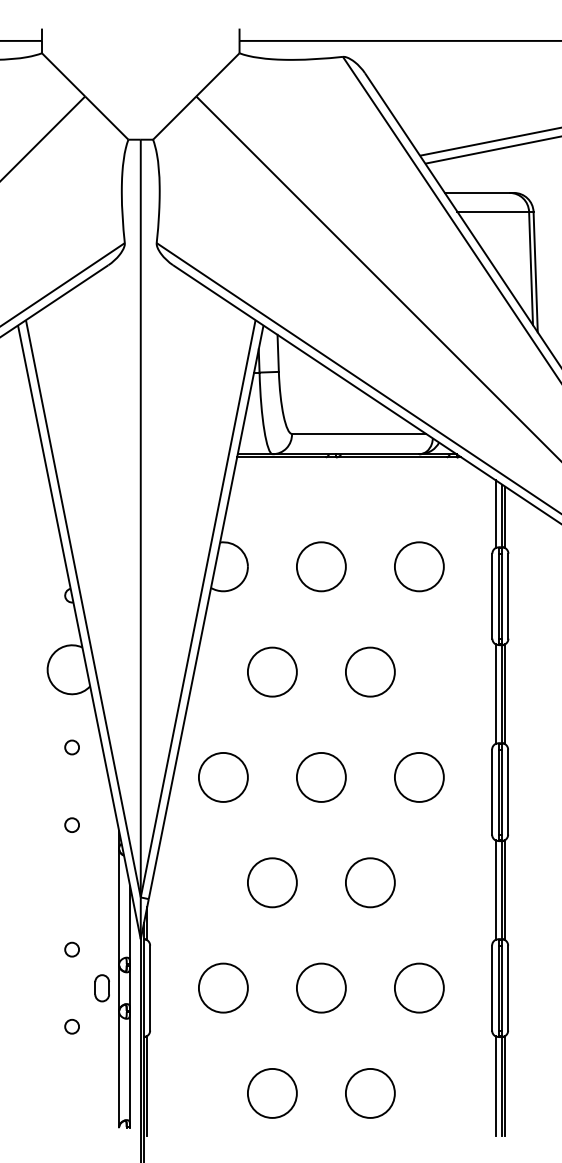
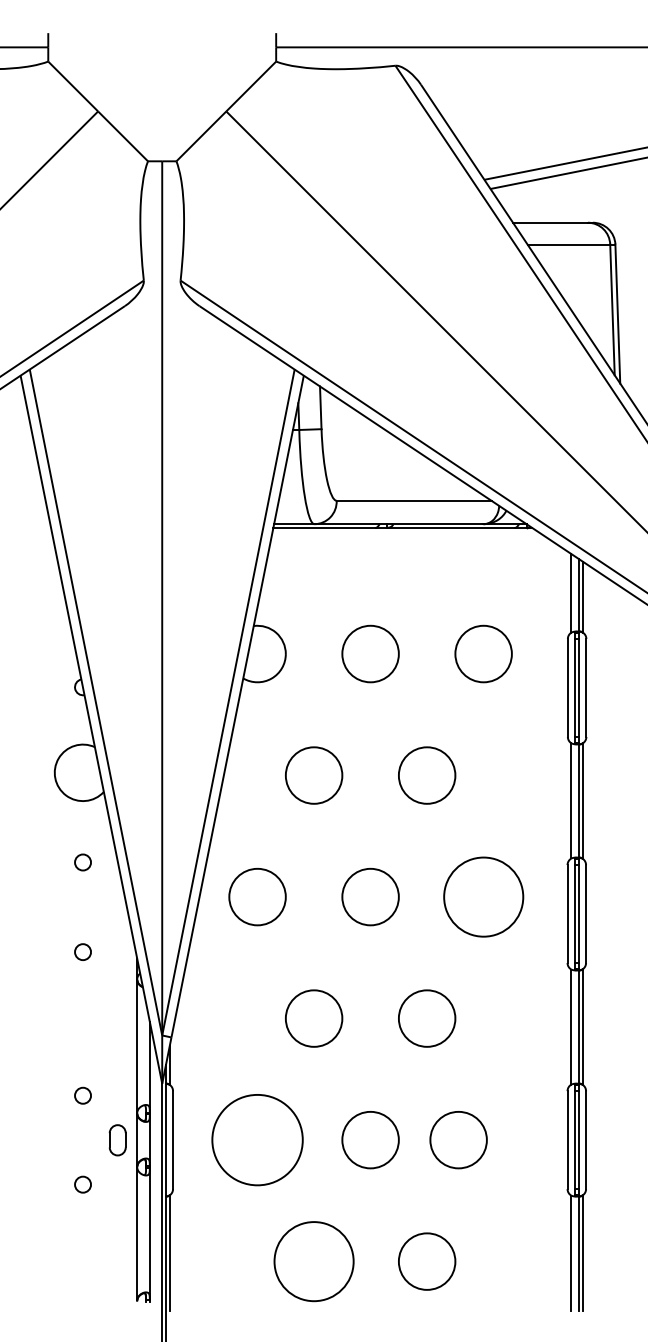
circle: (419, 776) -> (483, 896), size x1.4
circle: (223, 987) -> (257, 1139), size x1.6
circle: (419, 988) -> (458, 1140), moved
circle: (271, 1093) -> (313, 1261), size x1.4

